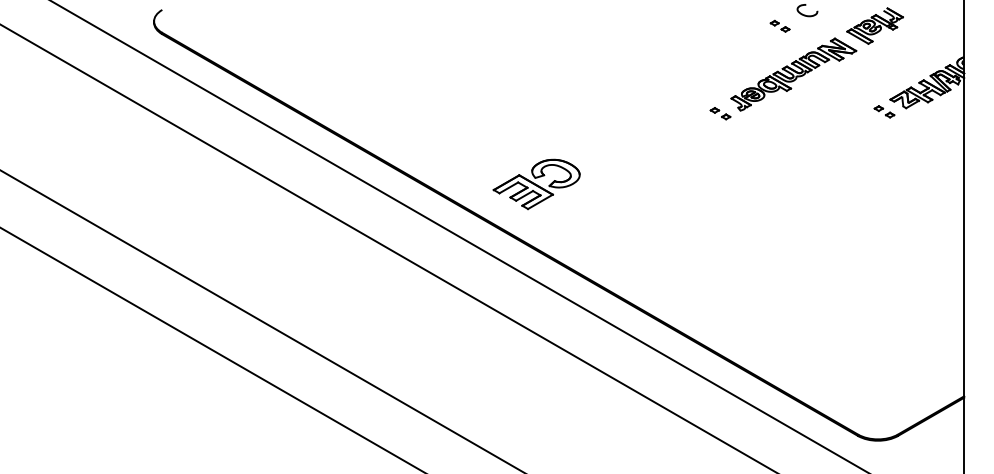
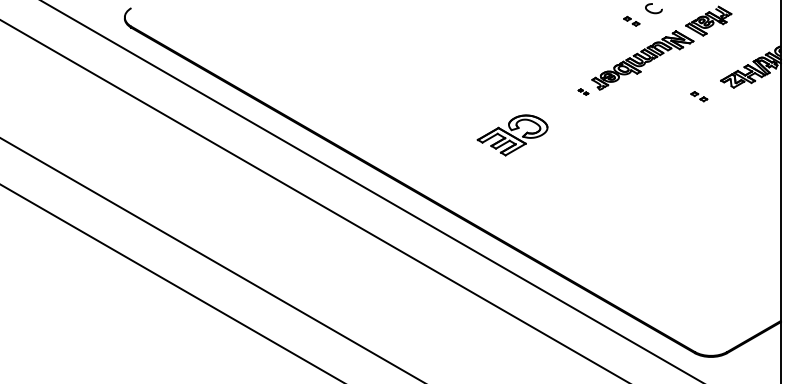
part: (884, 111) -> (699, 96), moved
part: (720, 112) -> (583, 91), size x0.6
part: (536, 184) -> (512, 135), moved

